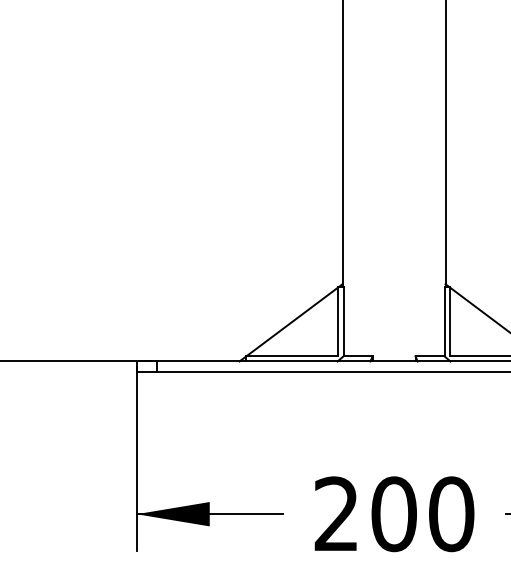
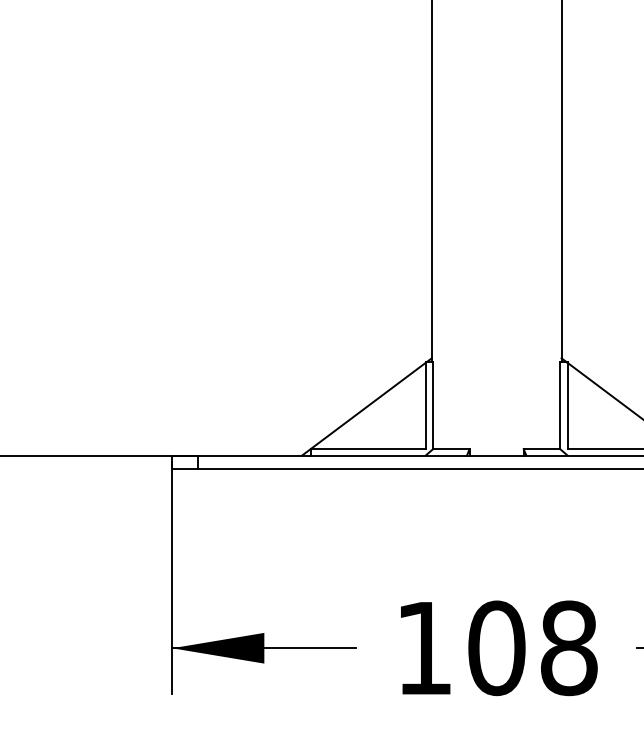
text: (394, 513) -> (497, 647), 200 -> 108

